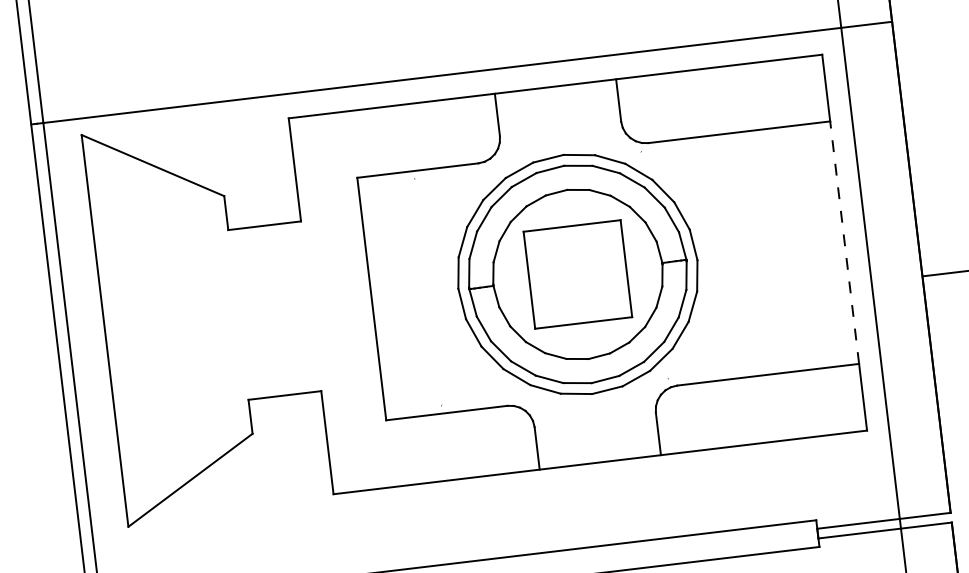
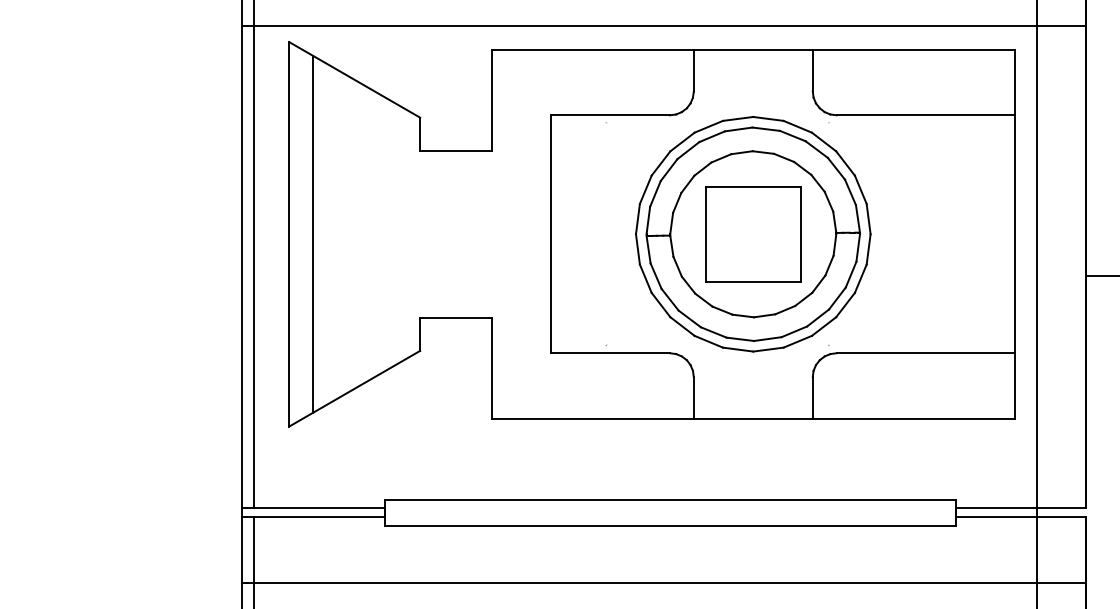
line: (845, 242) -> (1015, 234), dashed -> solid
line: (129, 327) -> (313, 233), added

